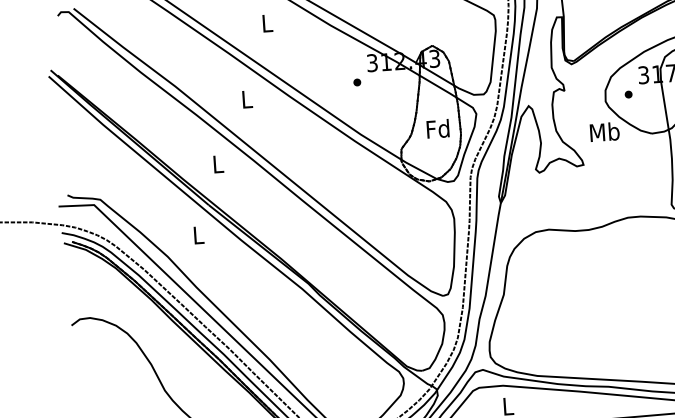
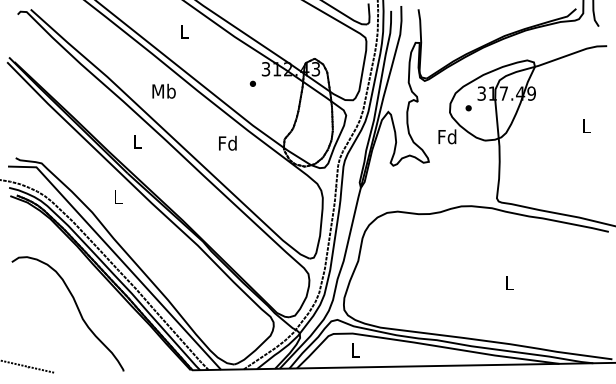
text: (246, 98) -> (163, 90), L -> Mb
text: (437, 127) -> (227, 142), moved
text: (604, 131) -> (447, 136), Mb -> Fd

